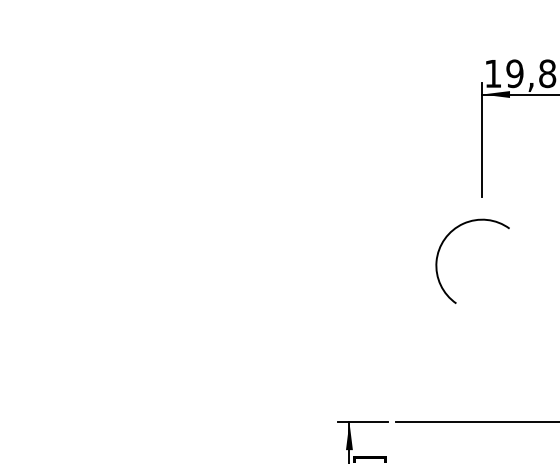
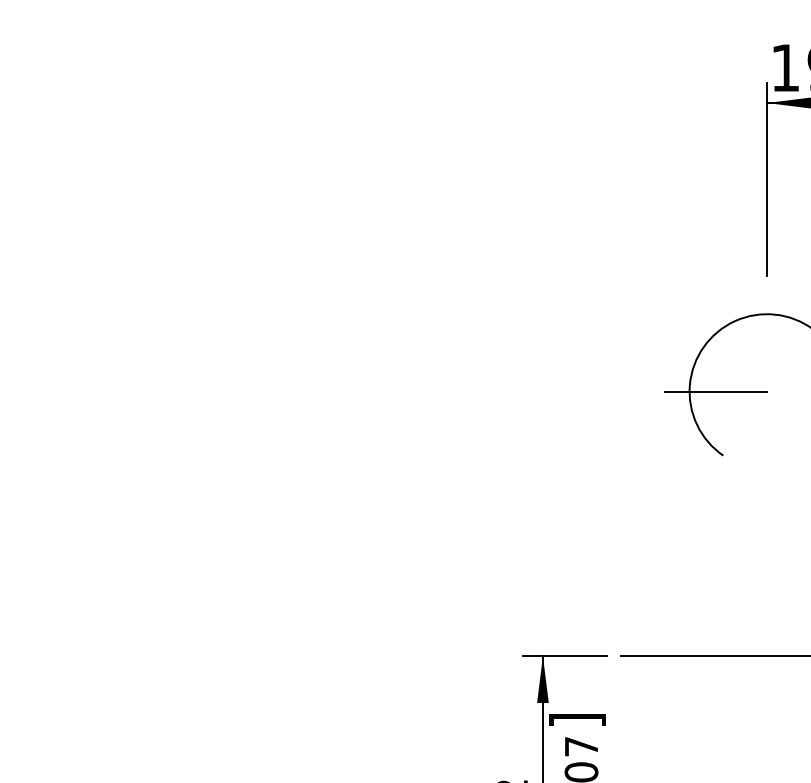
line: (451, 265) -> (715, 391), added

